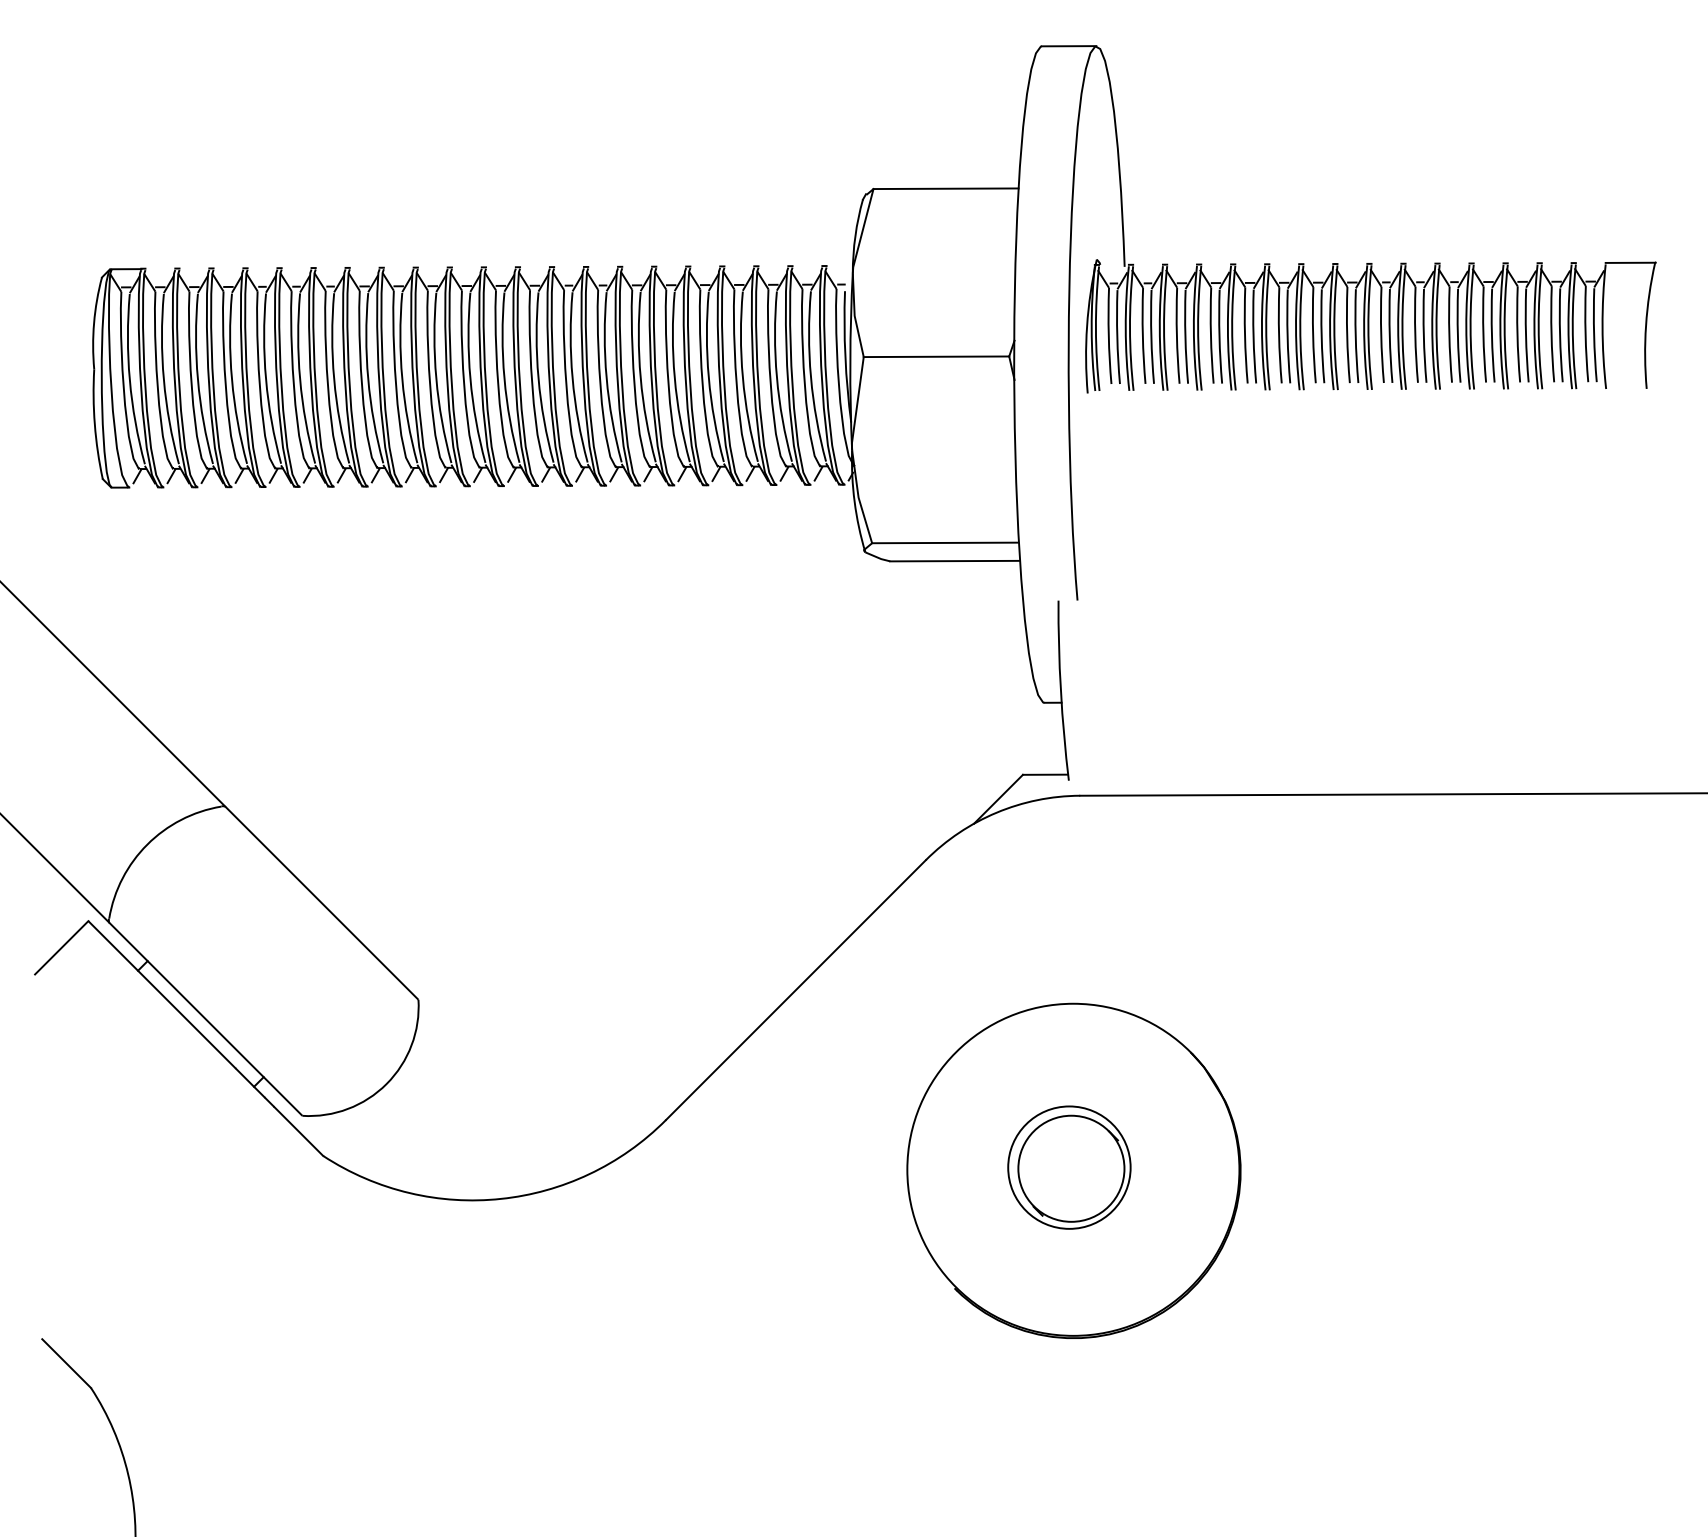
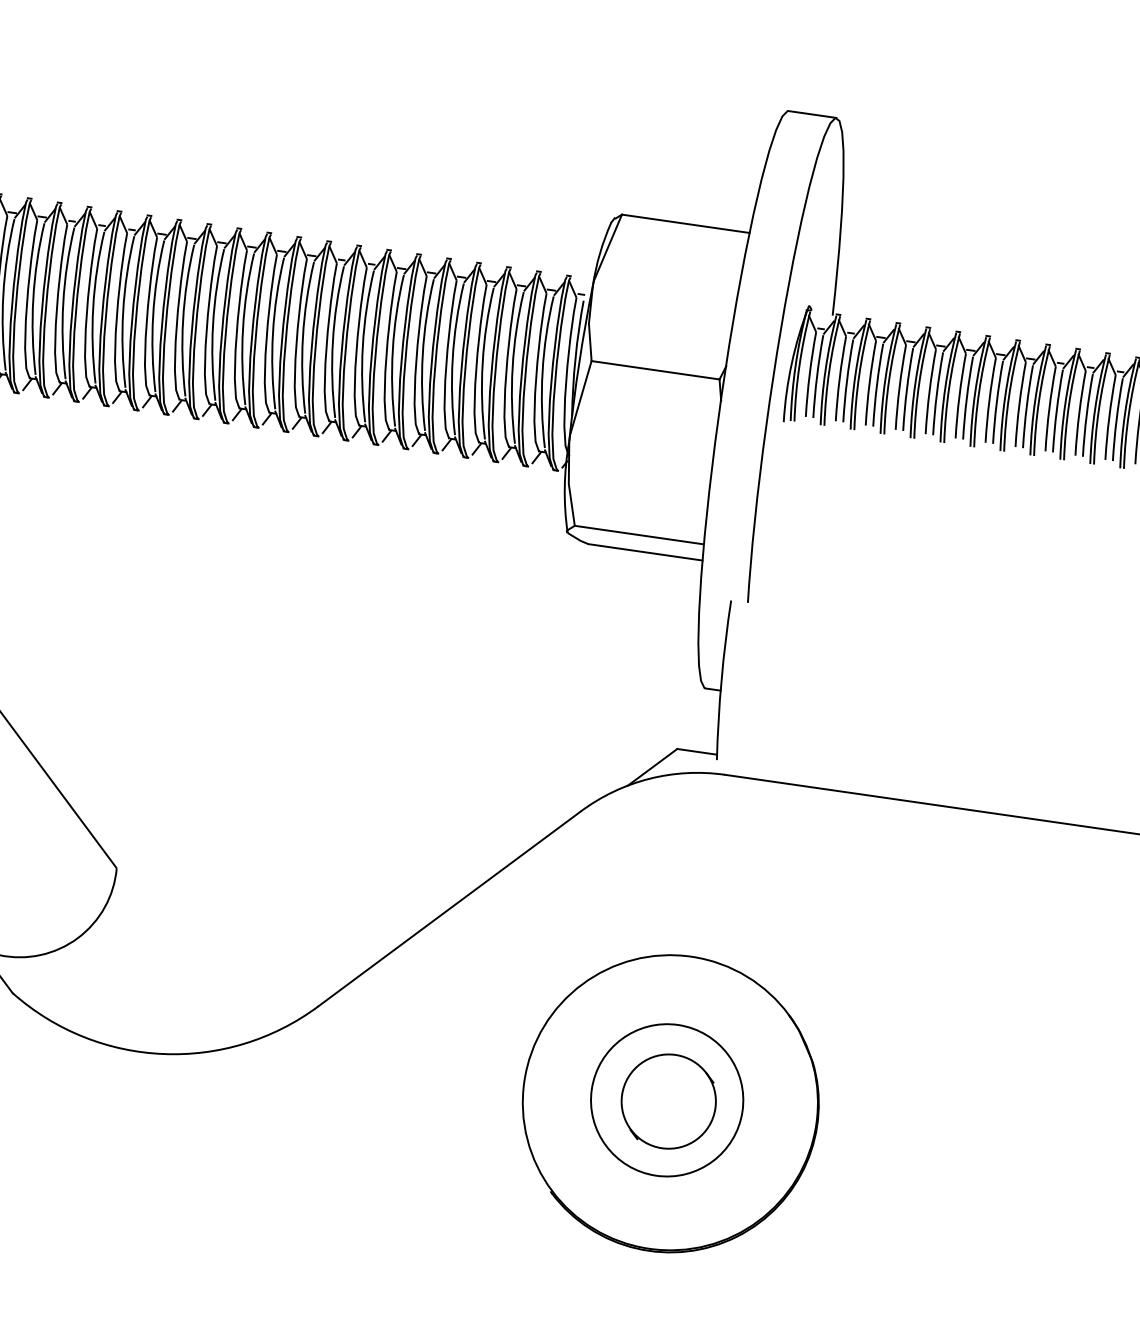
circle: (1069, 1167) -> (667, 1100), size x1.4

